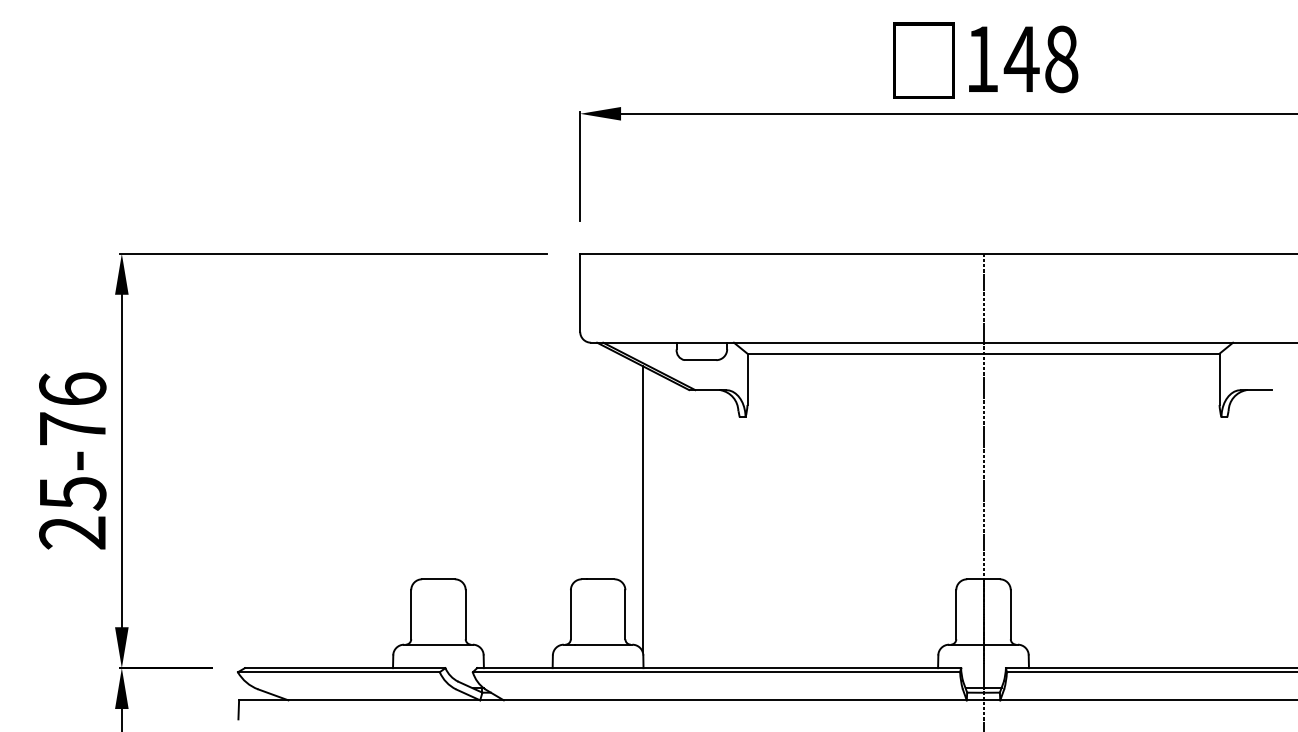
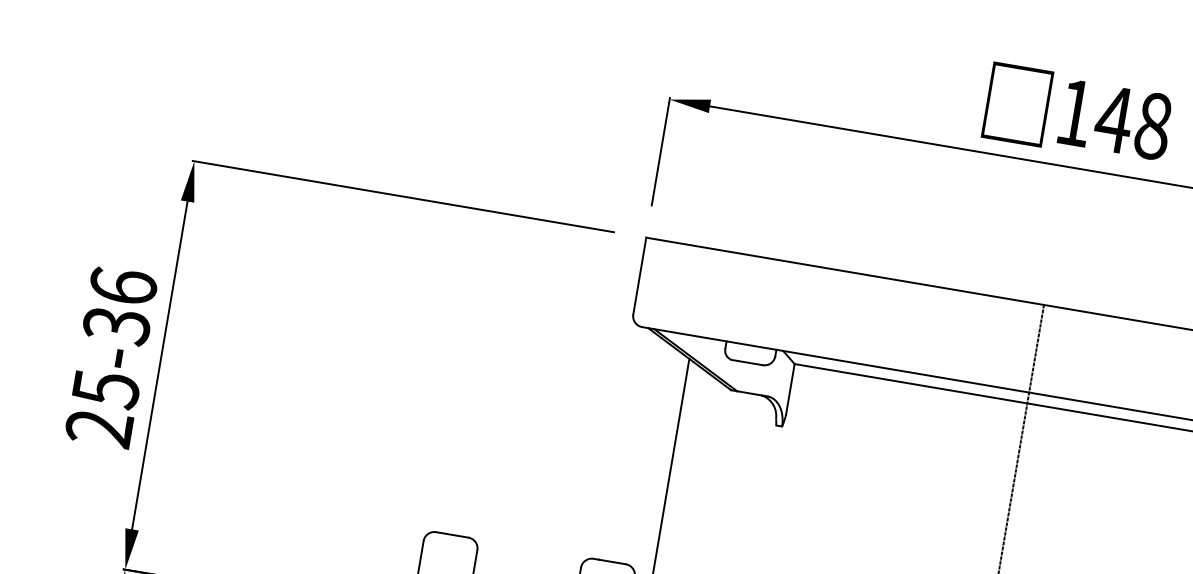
text: (72, 429) -> (116, 326), 25-76 -> 25-36

